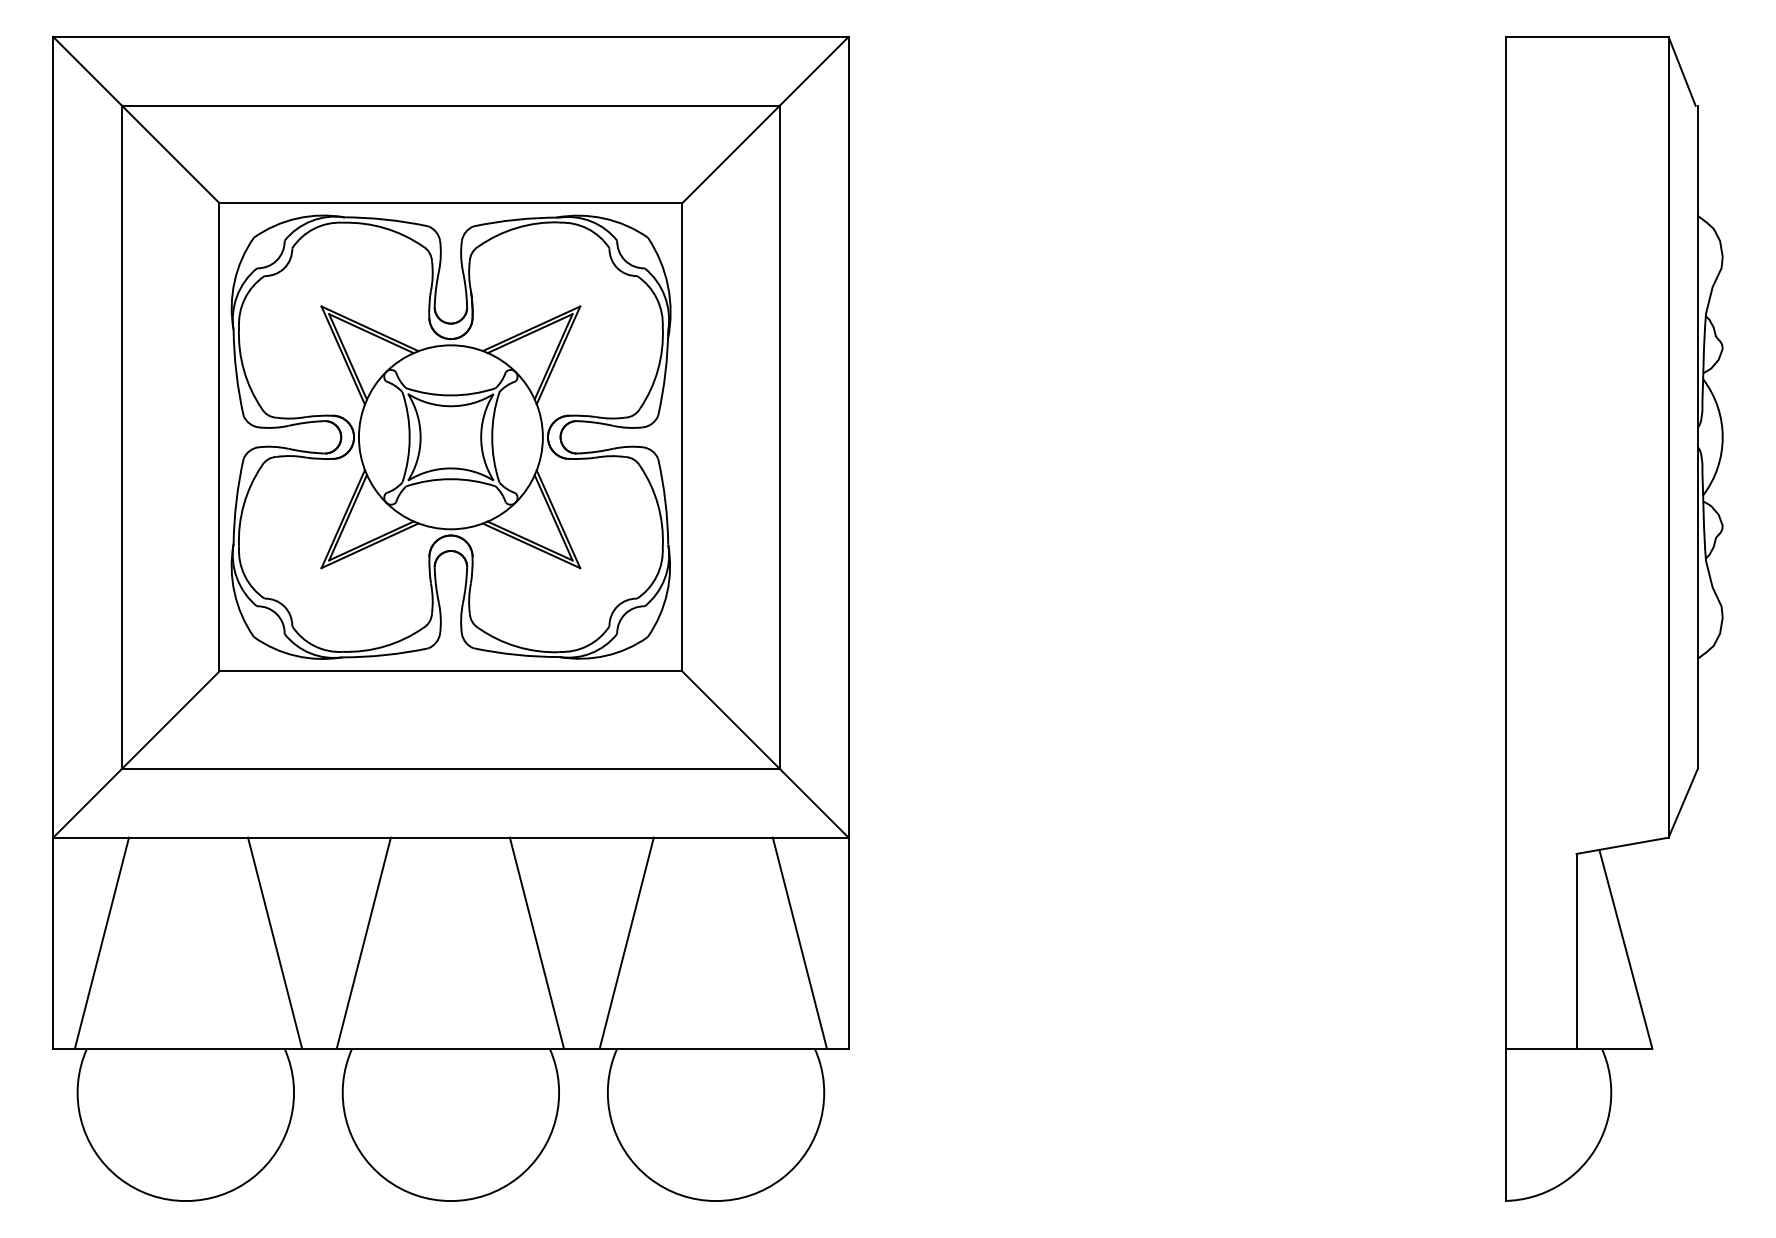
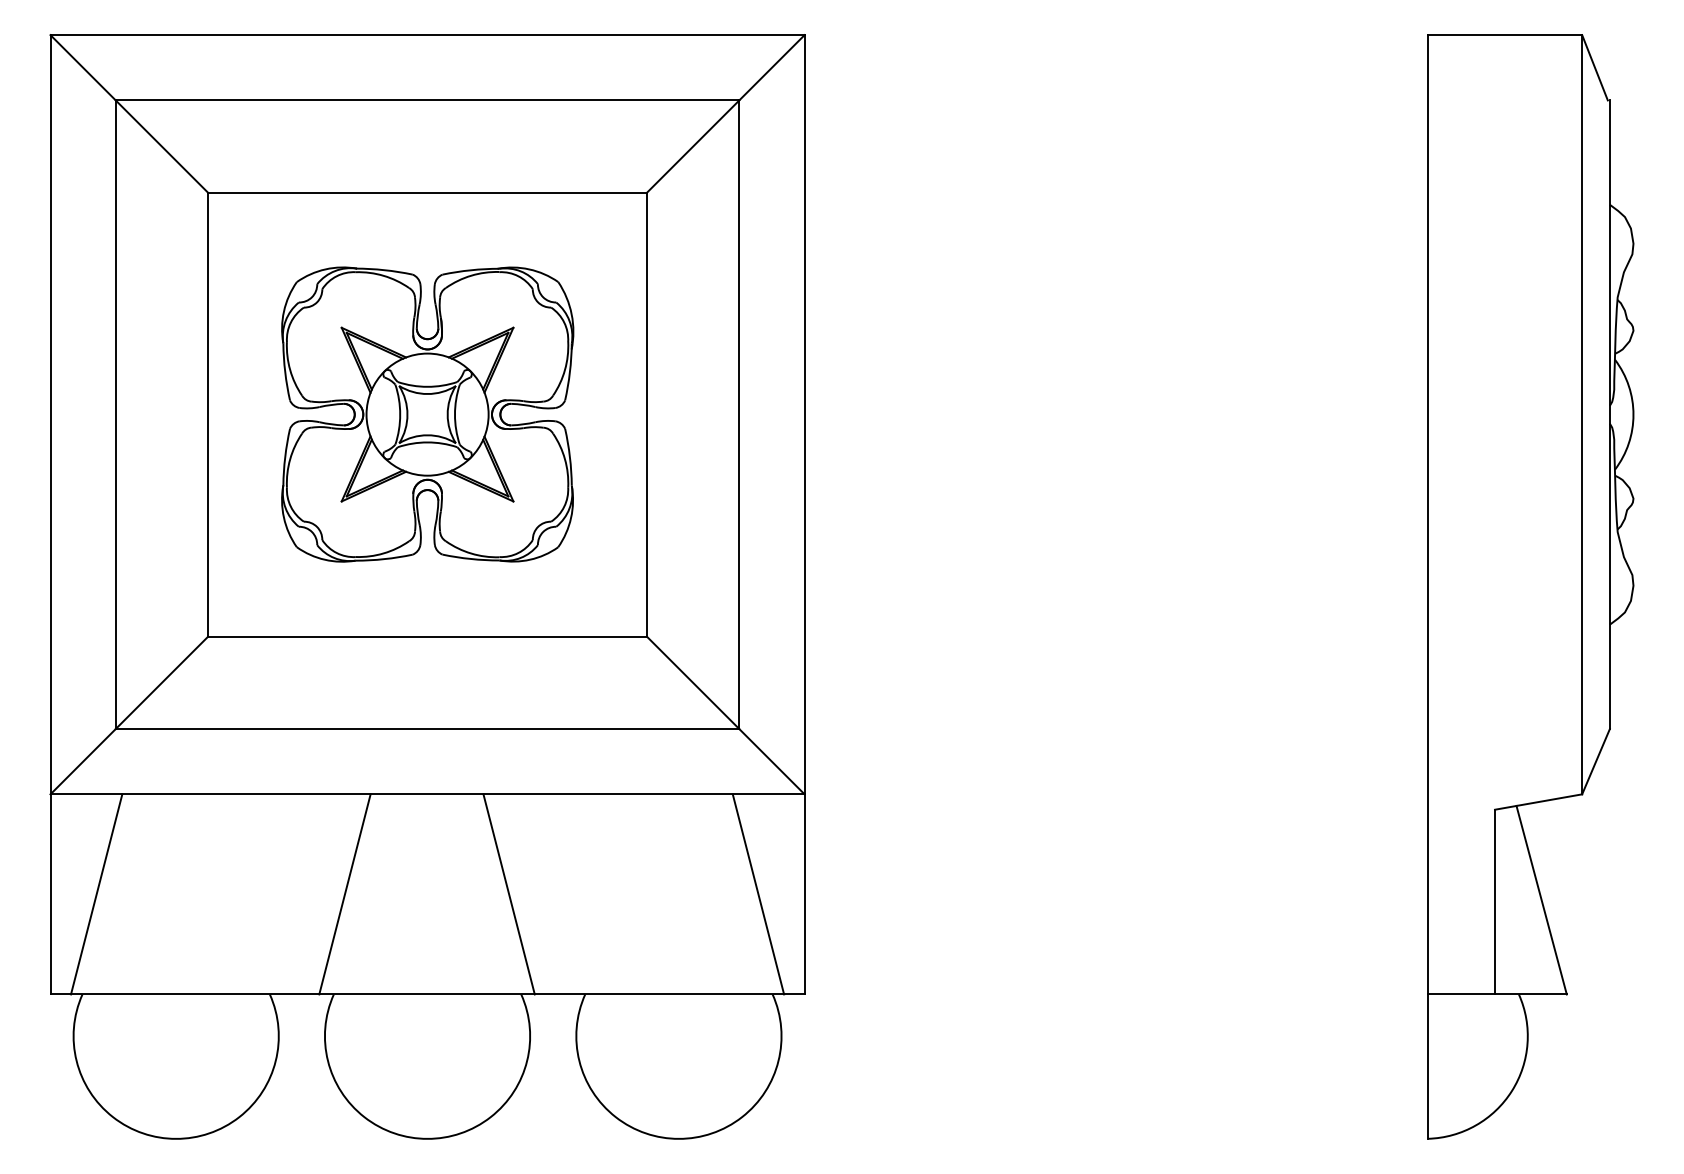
part: (450, 436) -> (427, 413), size x0.7
line: (275, 942) -> (261, 893), removed
line: (626, 942) -> (594, 893), removed

